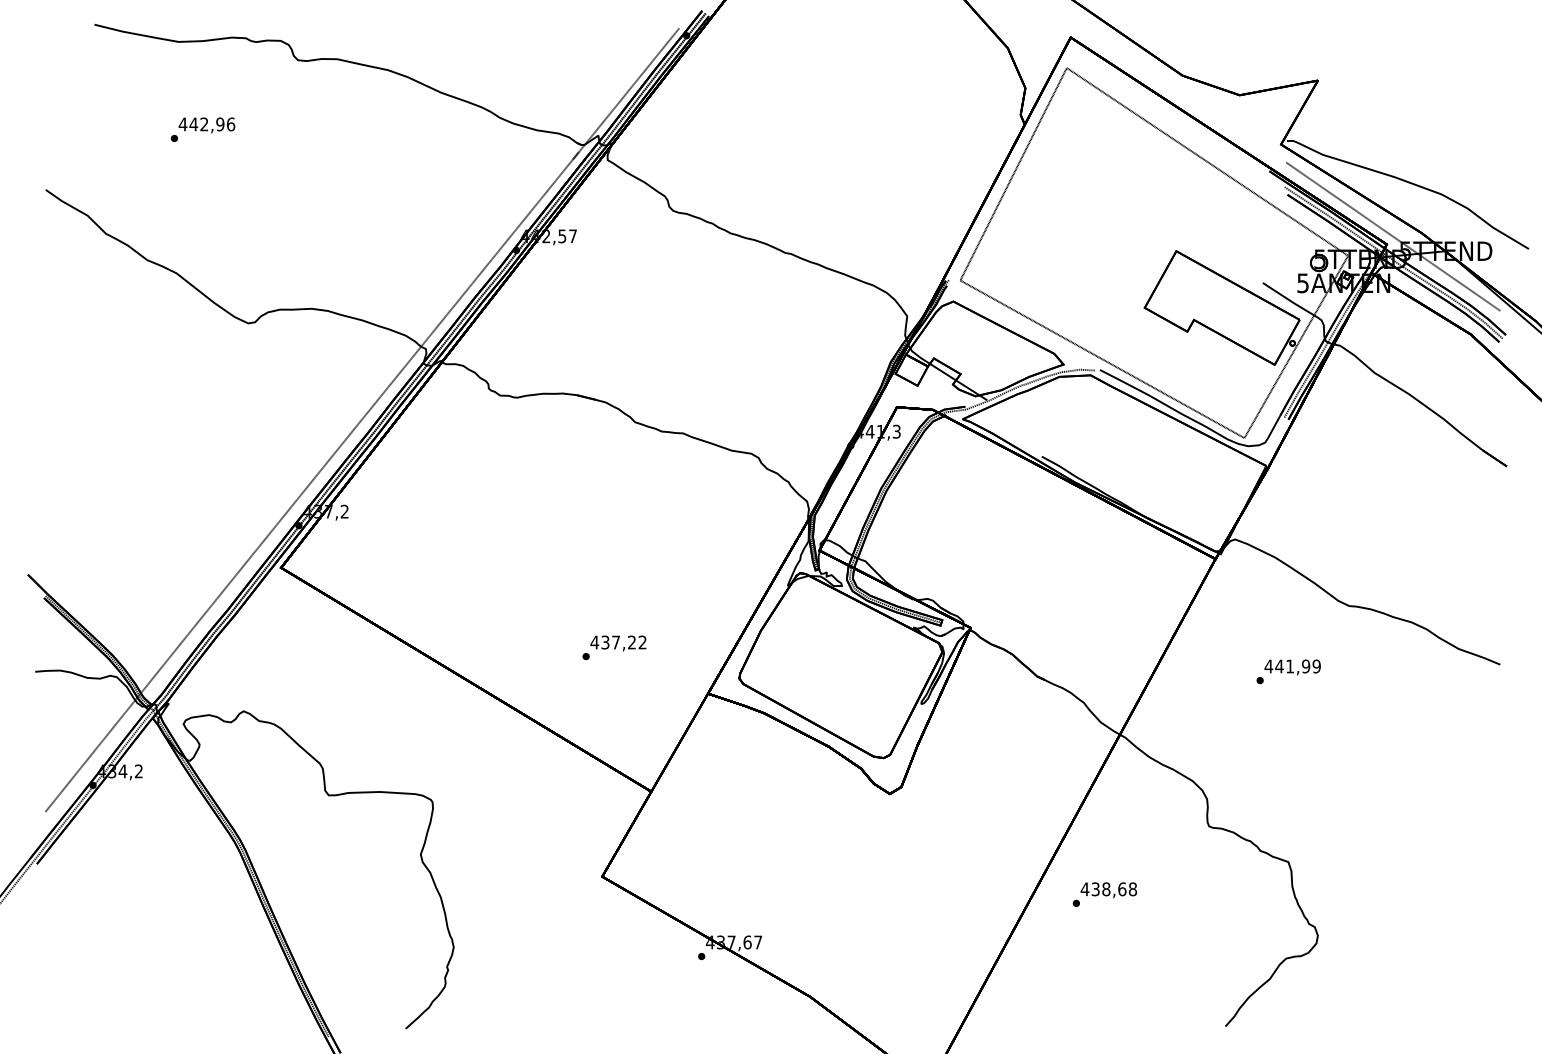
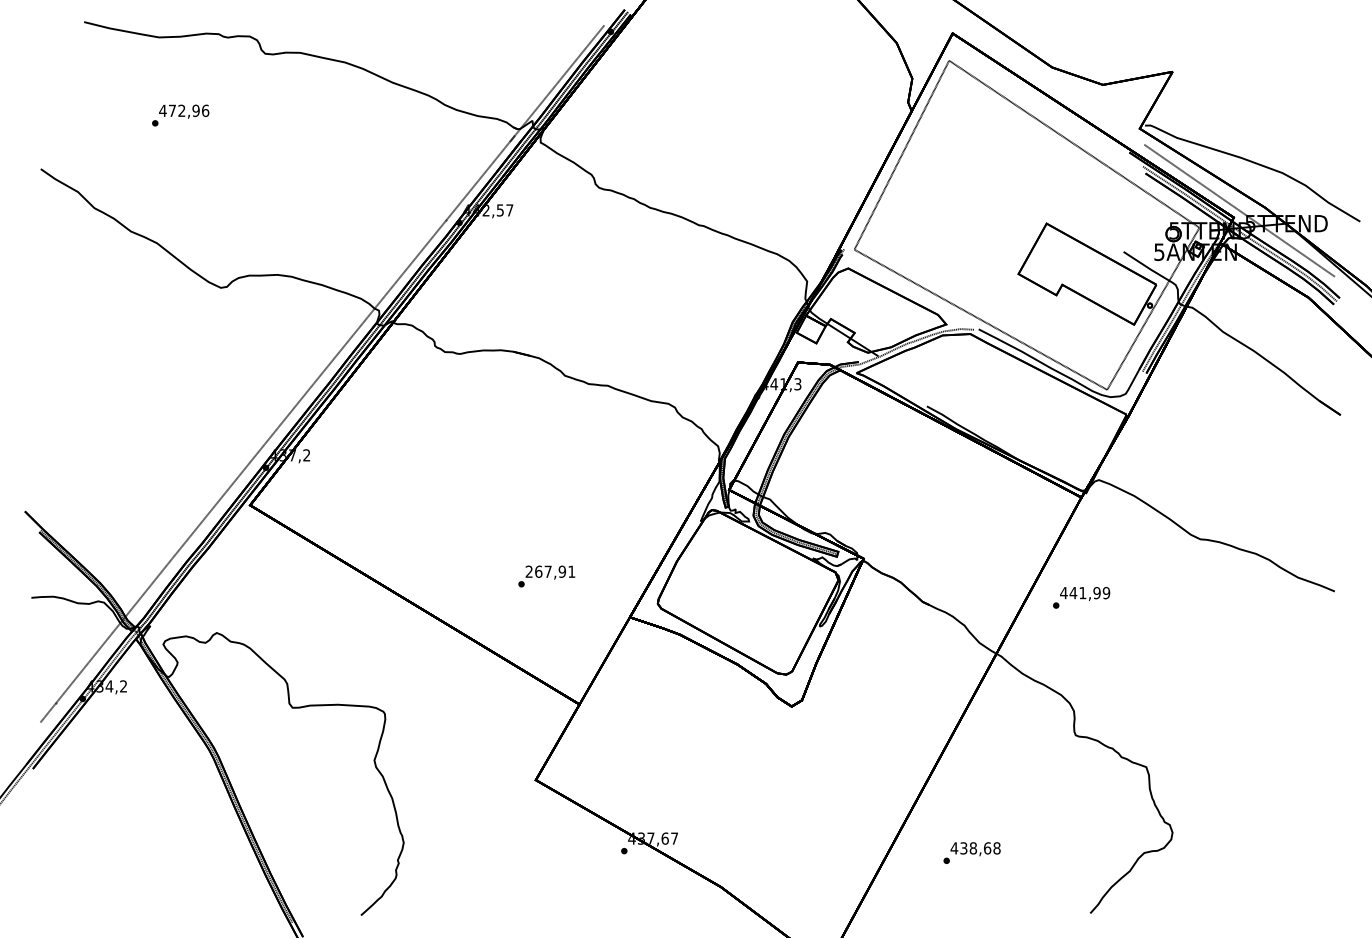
text: (193, 124) -> (172, 110), 442,96 -> 472,96
text: (618, 642) -> (550, 571), 437,22 -> 267,91
text: (1288, 671) -> (1081, 597), moved
text: (1104, 893) -> (971, 852), moved

